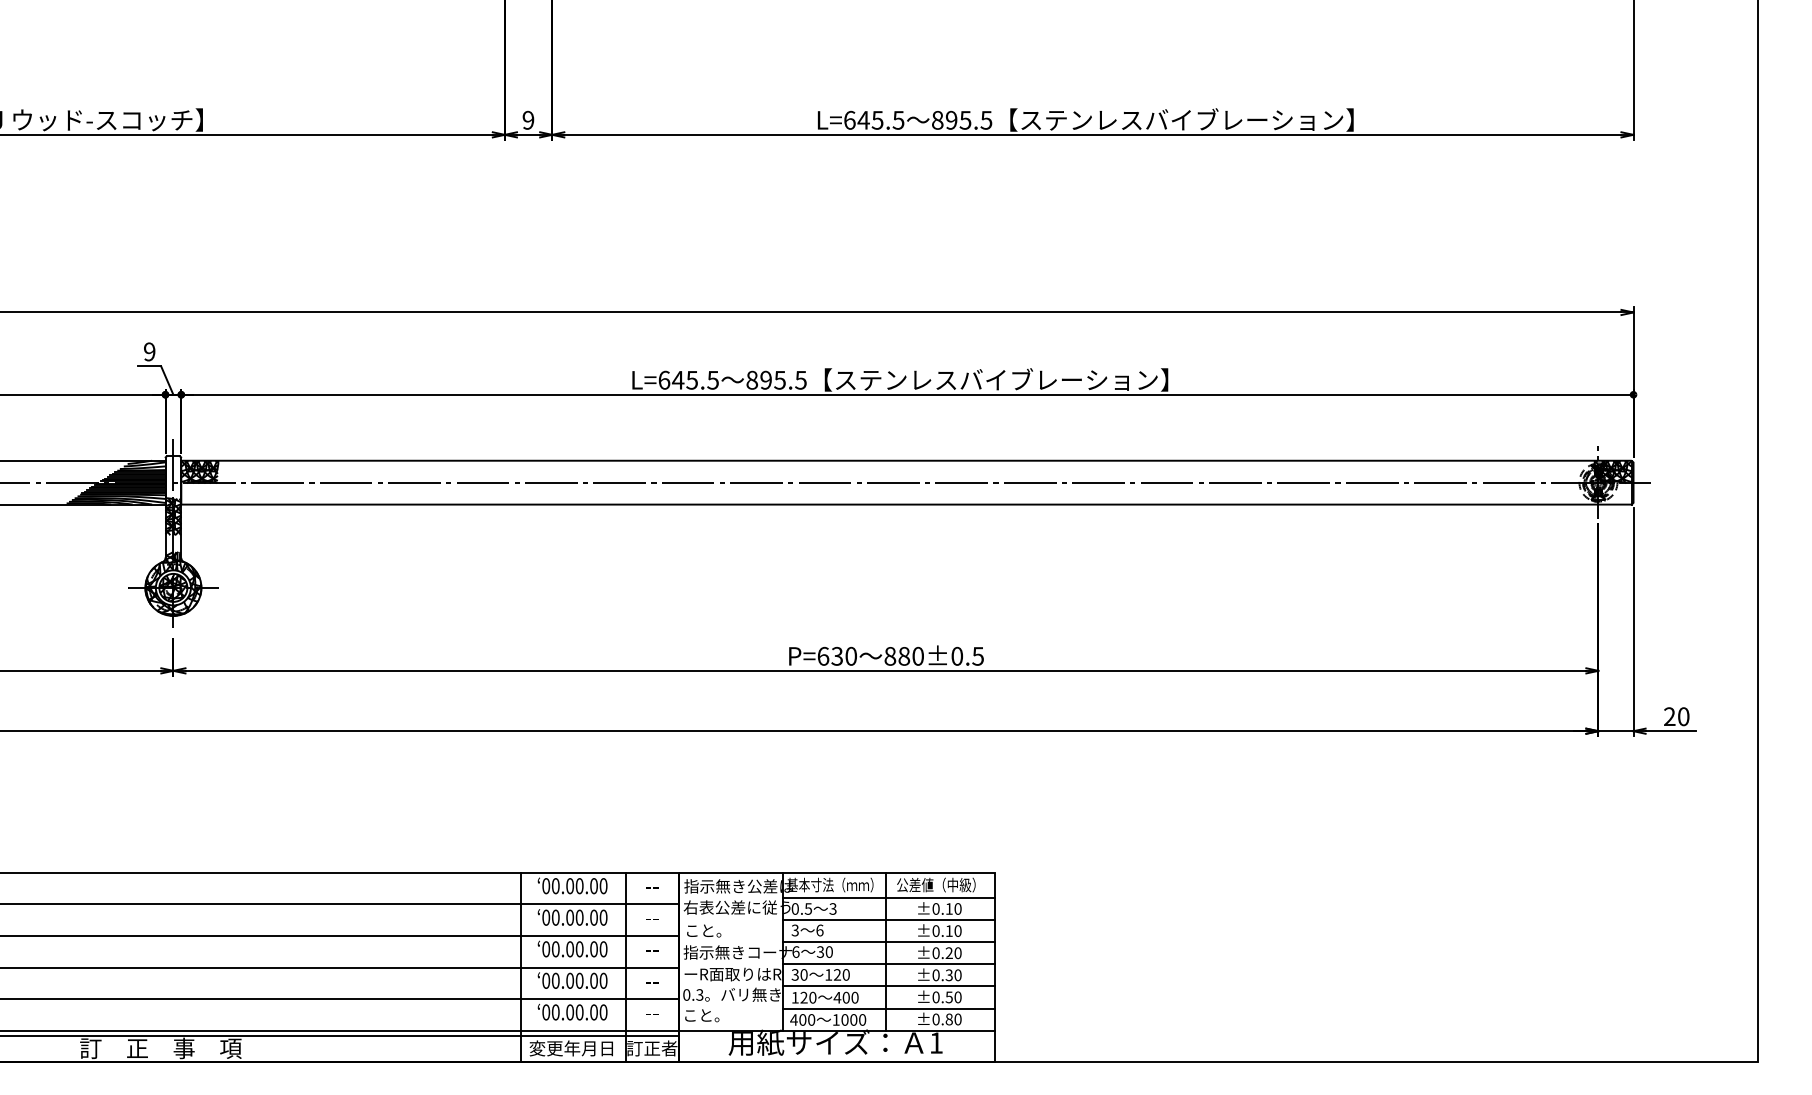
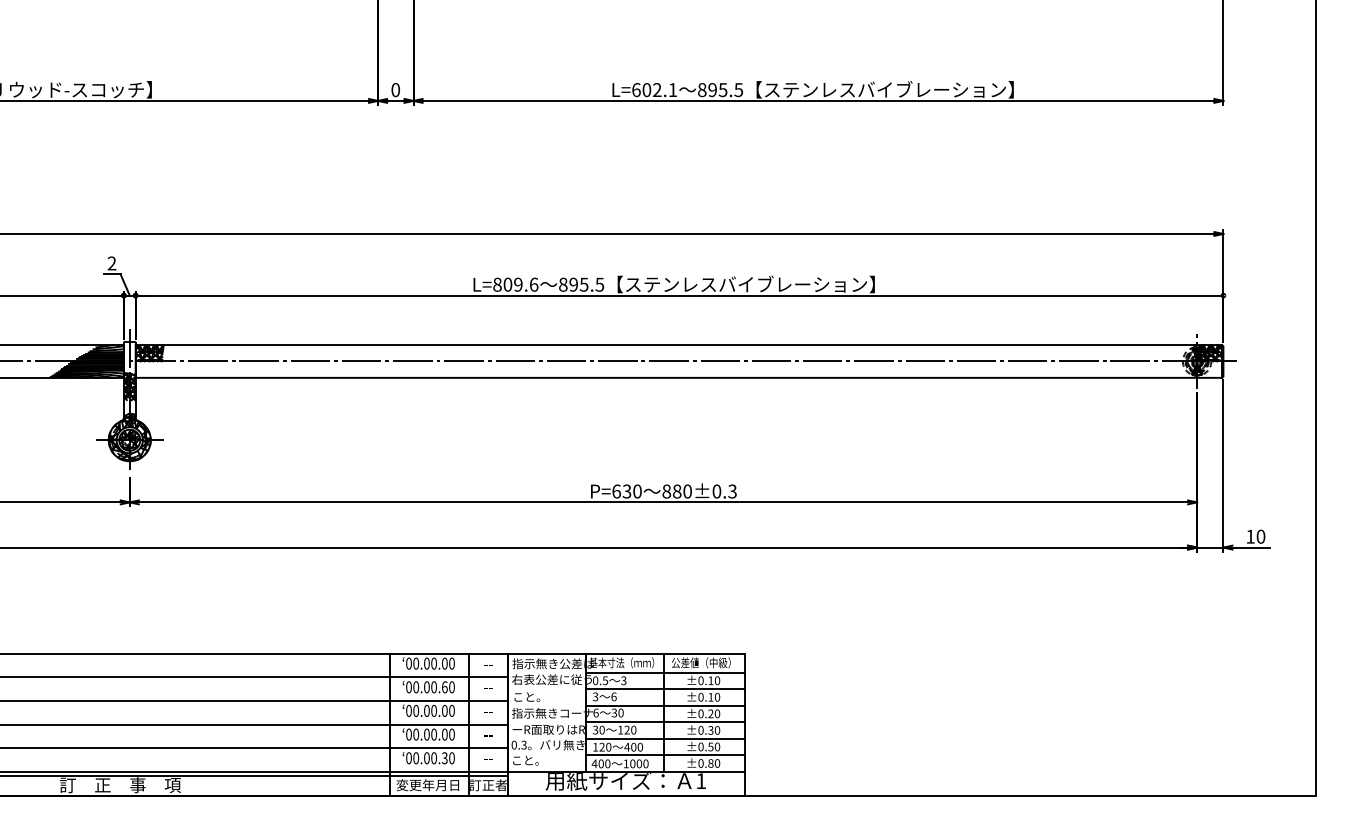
text: (528, 120) -> (395, 90), 9 -> 0
text: (880, 120) -> (659, 90), L=645.5 -> L=602.1
text: (148, 351) -> (111, 263), 9 -> 2
text: (688, 379) -> (515, 284), L=645.5 -> L=809.6
text: (978, 656) -> (732, 491), 880±0.5 -> 880±0.3
text: (1669, 716) -> (1250, 536), 20 -> 10
text: (593, 916) -> (444, 686), 00.00.00 -> 00.00.60
text: (593, 1012) -> (444, 758), 00.00.00 -> 00.00.30

